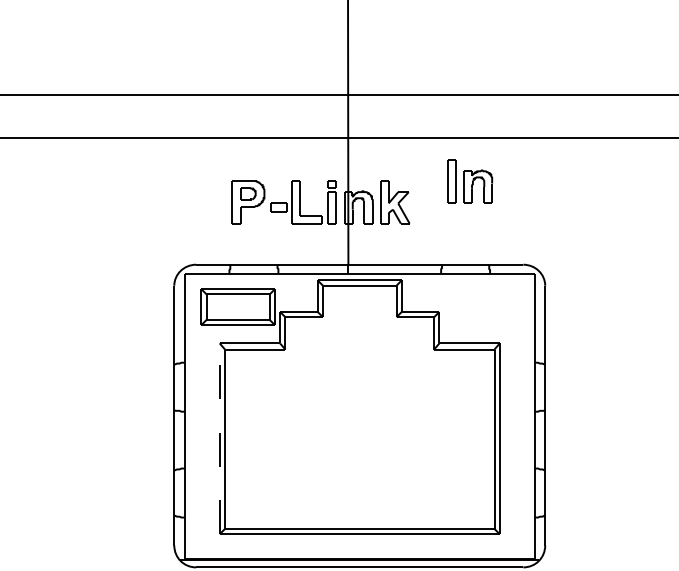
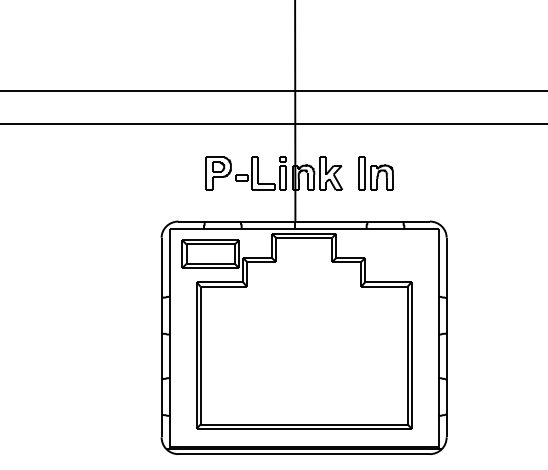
part: (469, 181) -> (375, 173), moved
line: (219, 437) -> (196, 354), dashed -> solid

